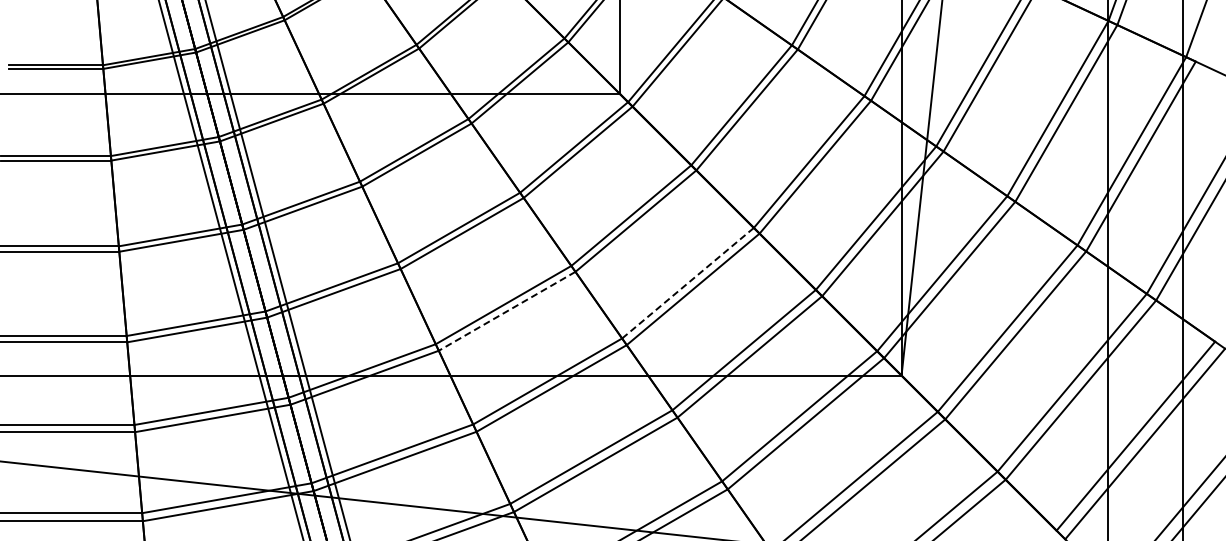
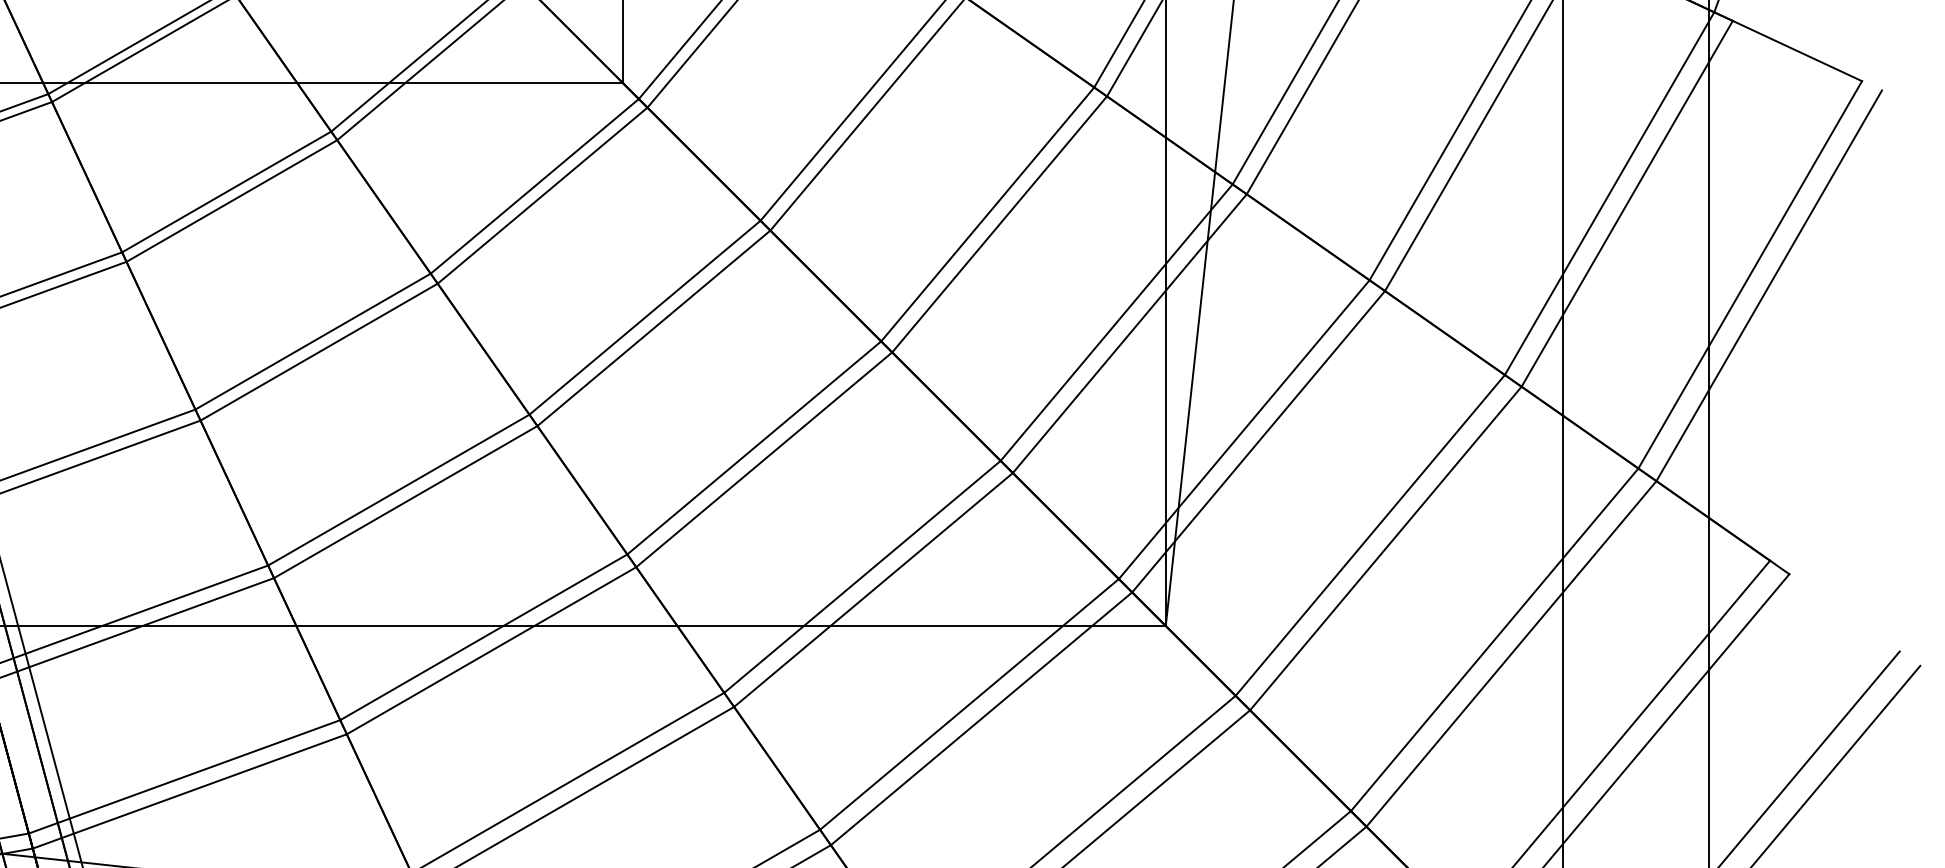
line: (688, 283) -> (755, 448), dashed -> solid
line: (507, 311) -> (406, 502), dashed -> solid

